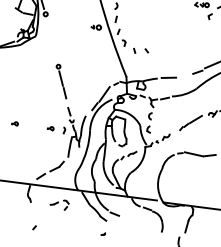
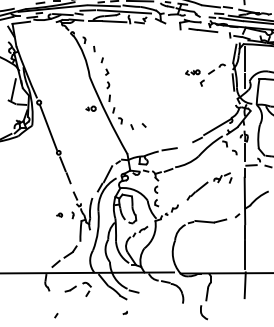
line: (50, 39) -> (47, 126), added
part: (15, 123) -> (23, 214), removed
part: (59, 203) -> (77, 288), size x1.43

